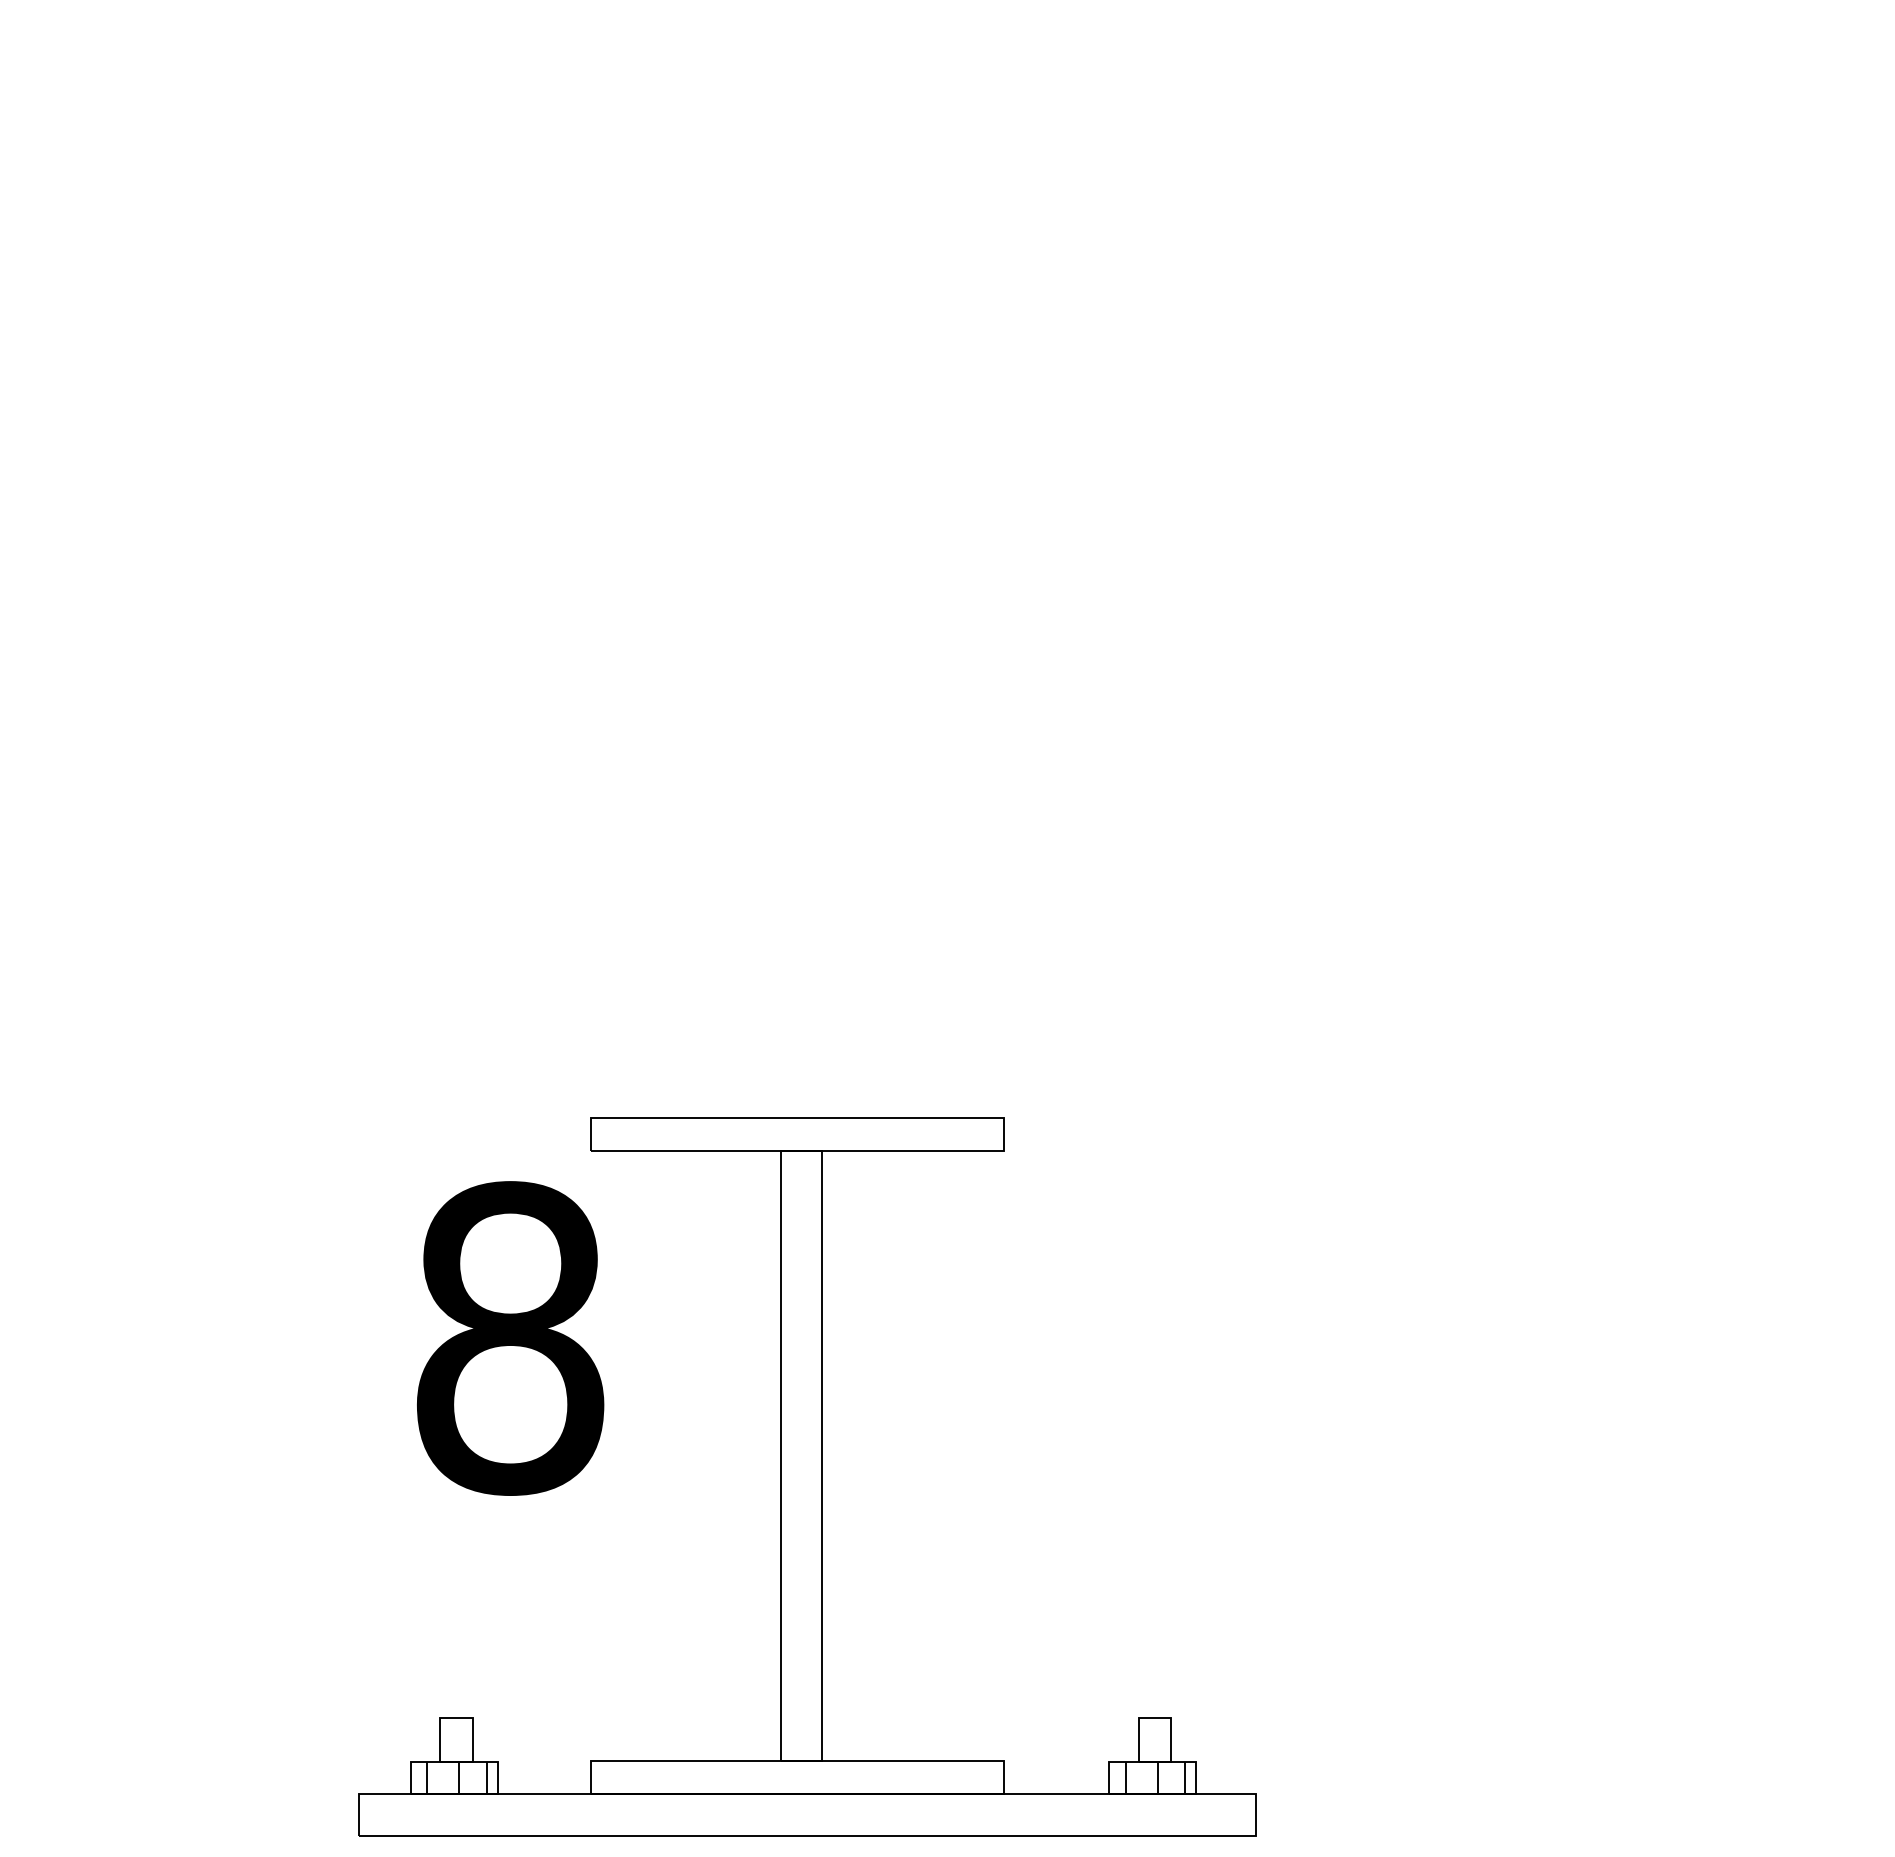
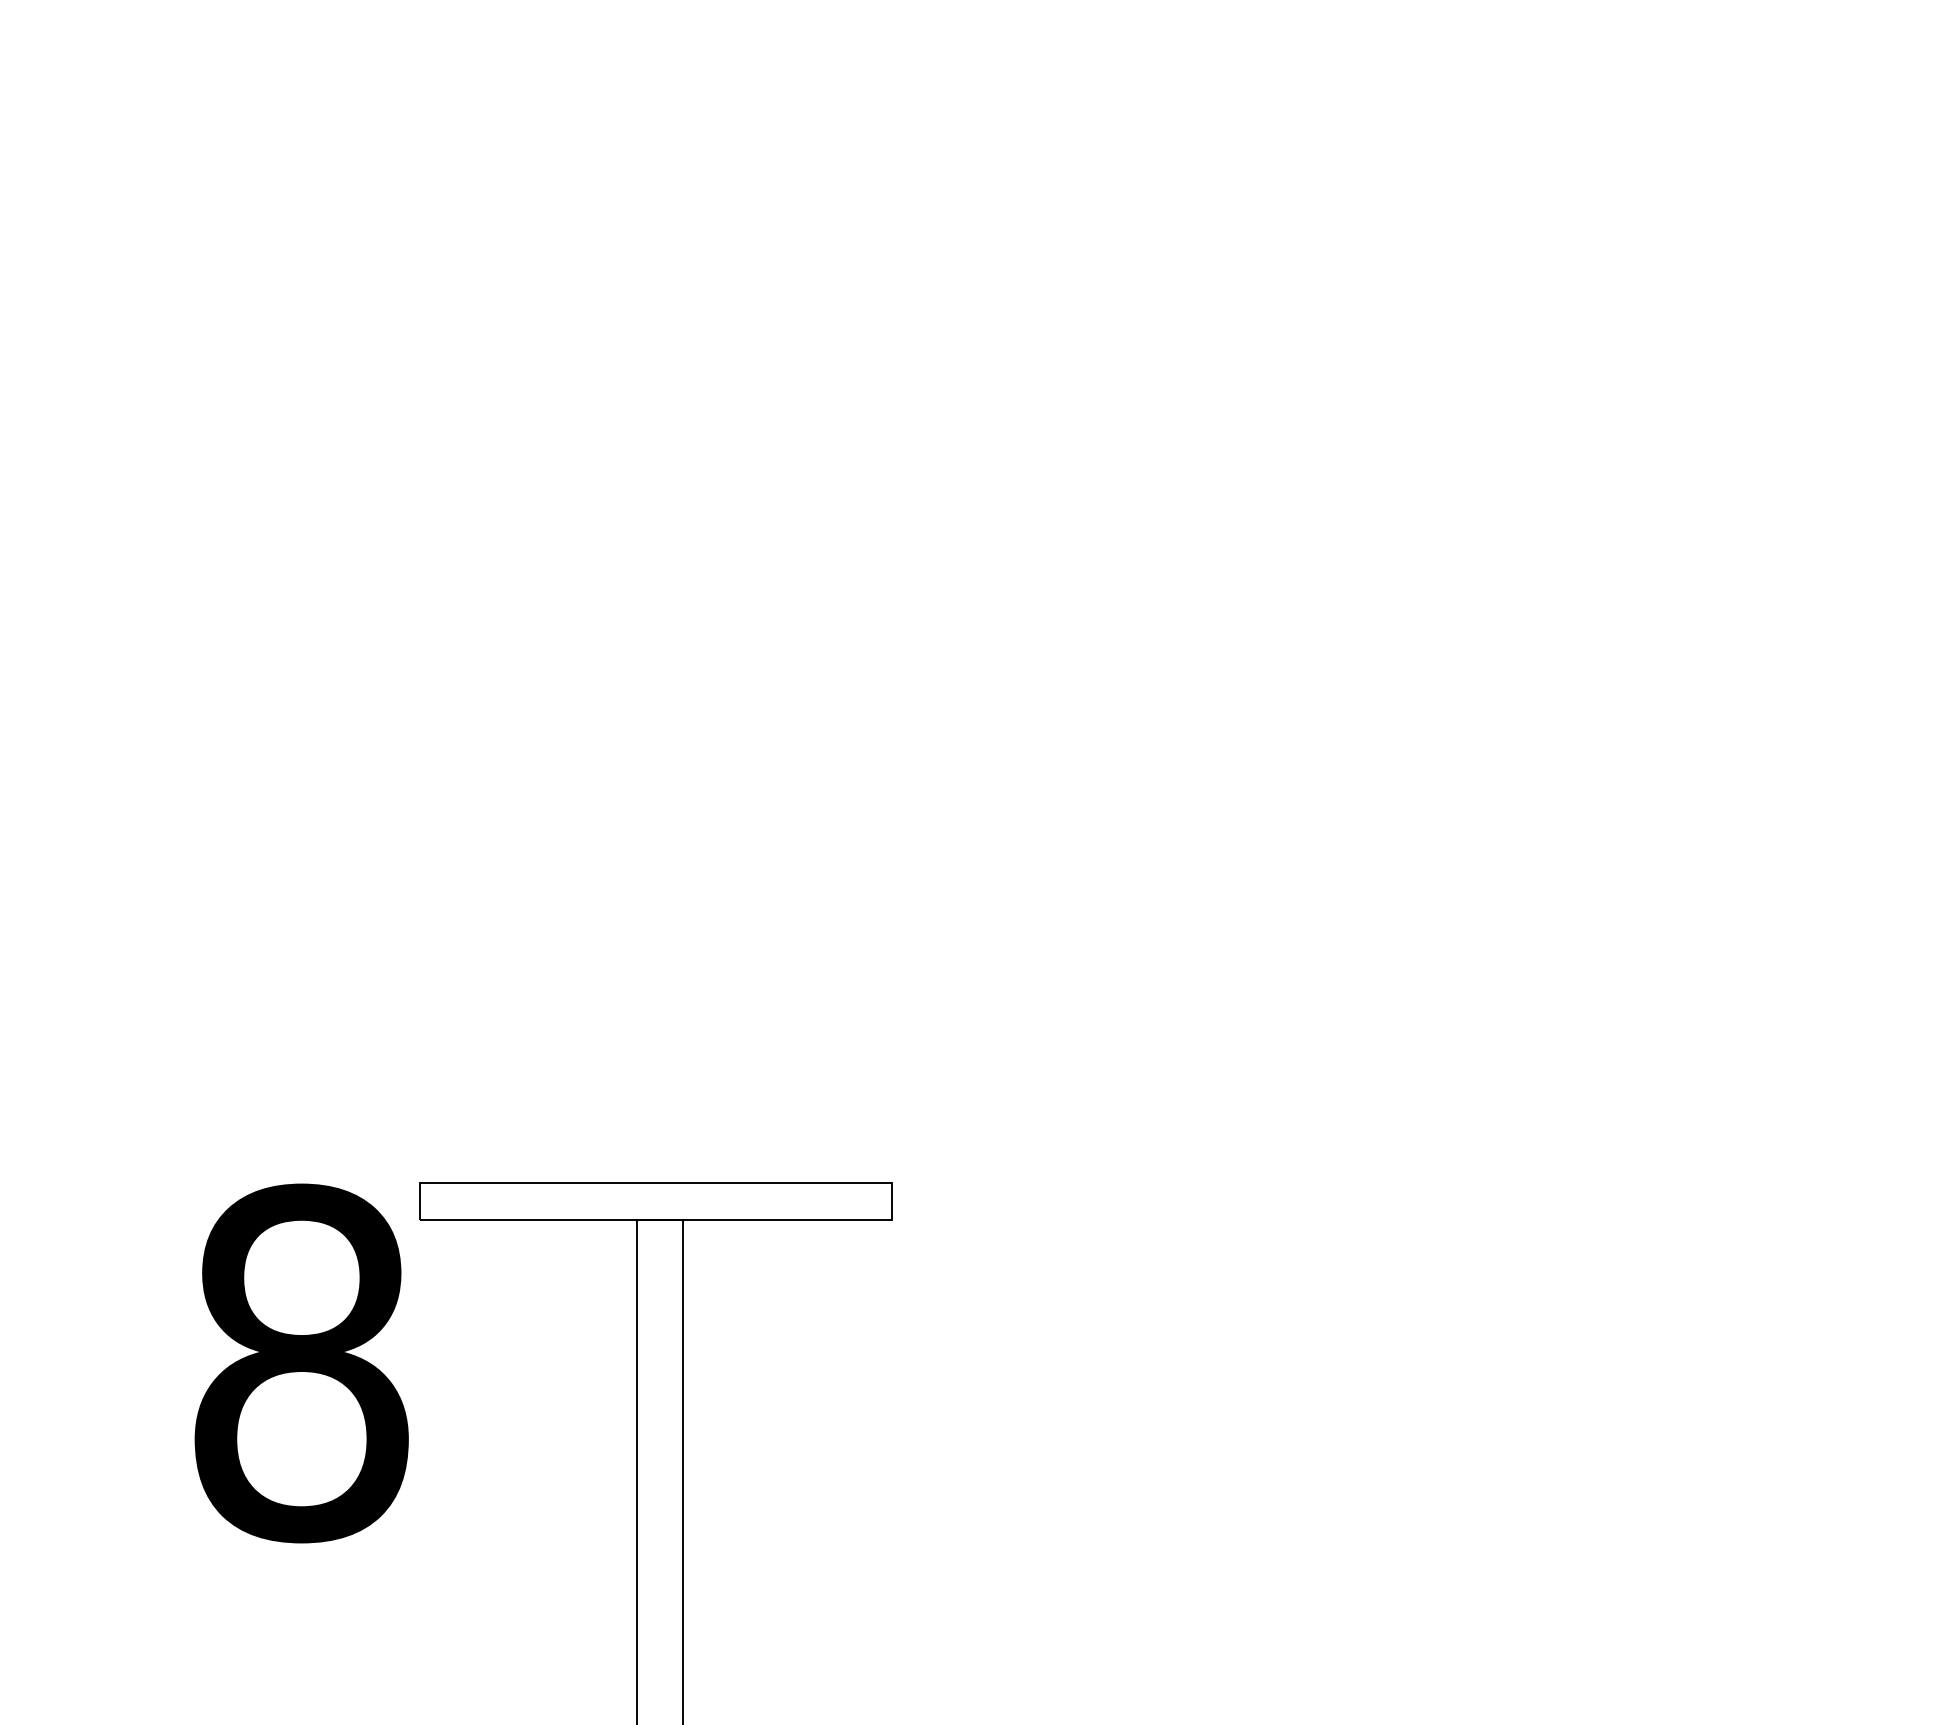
part: (510, 1338) -> (301, 1363), moved

